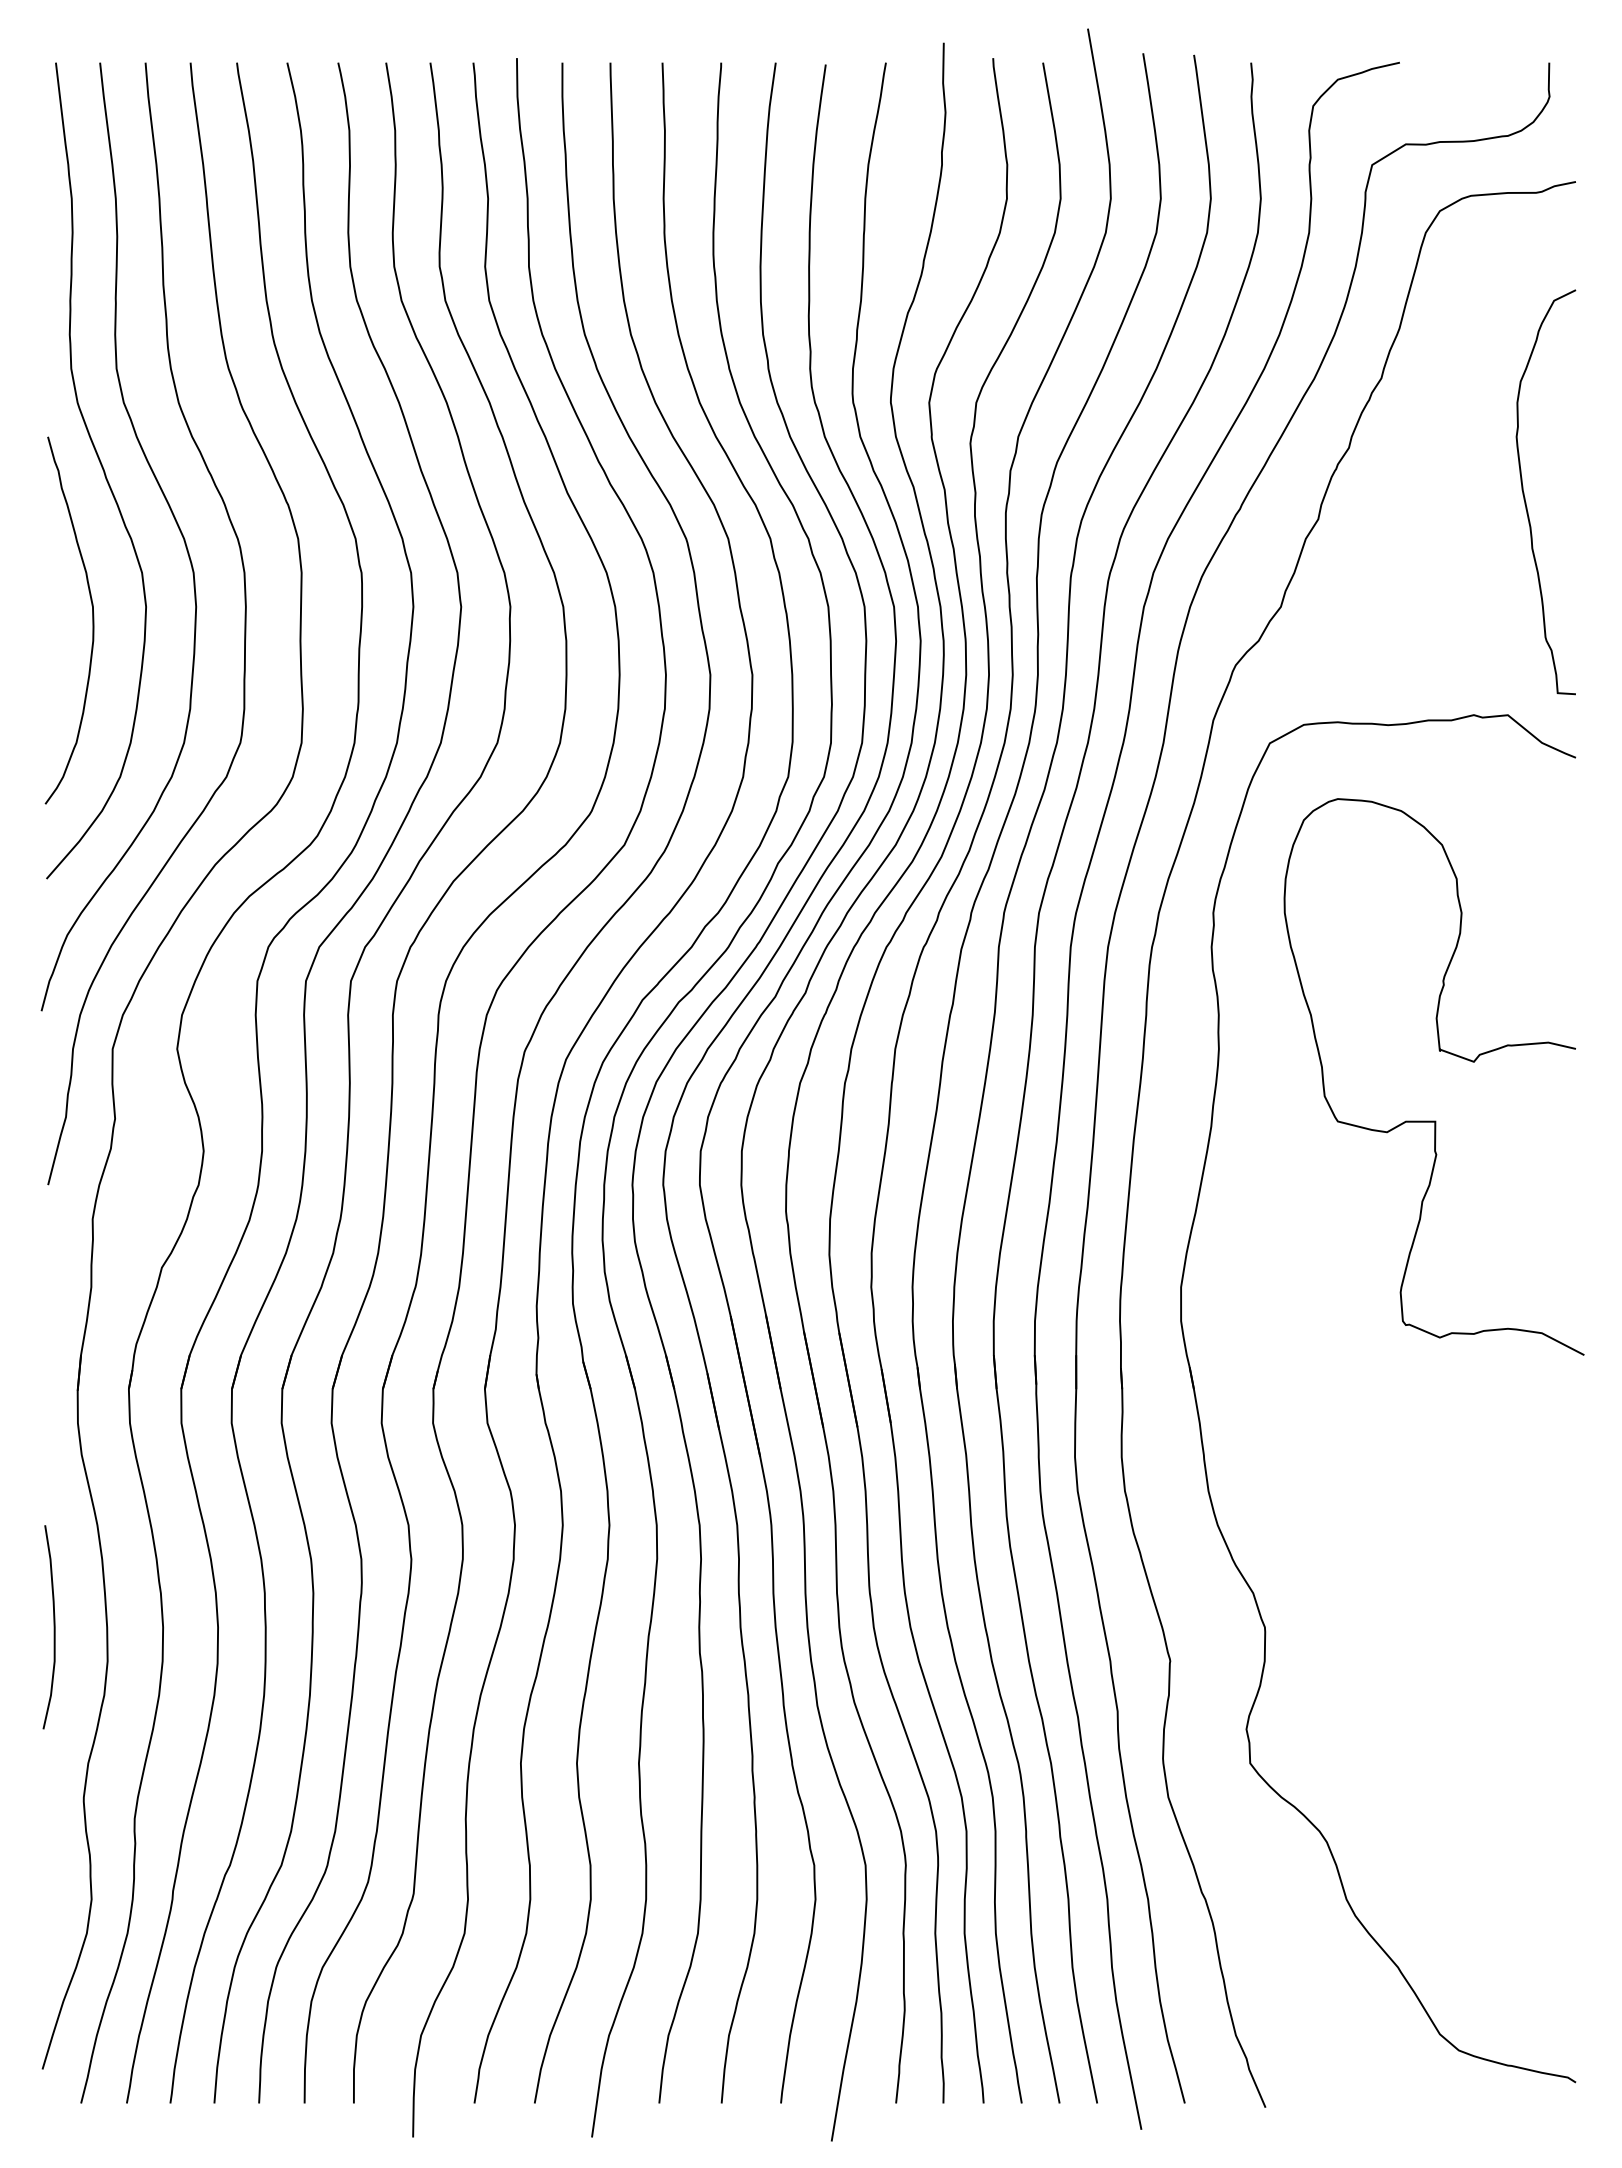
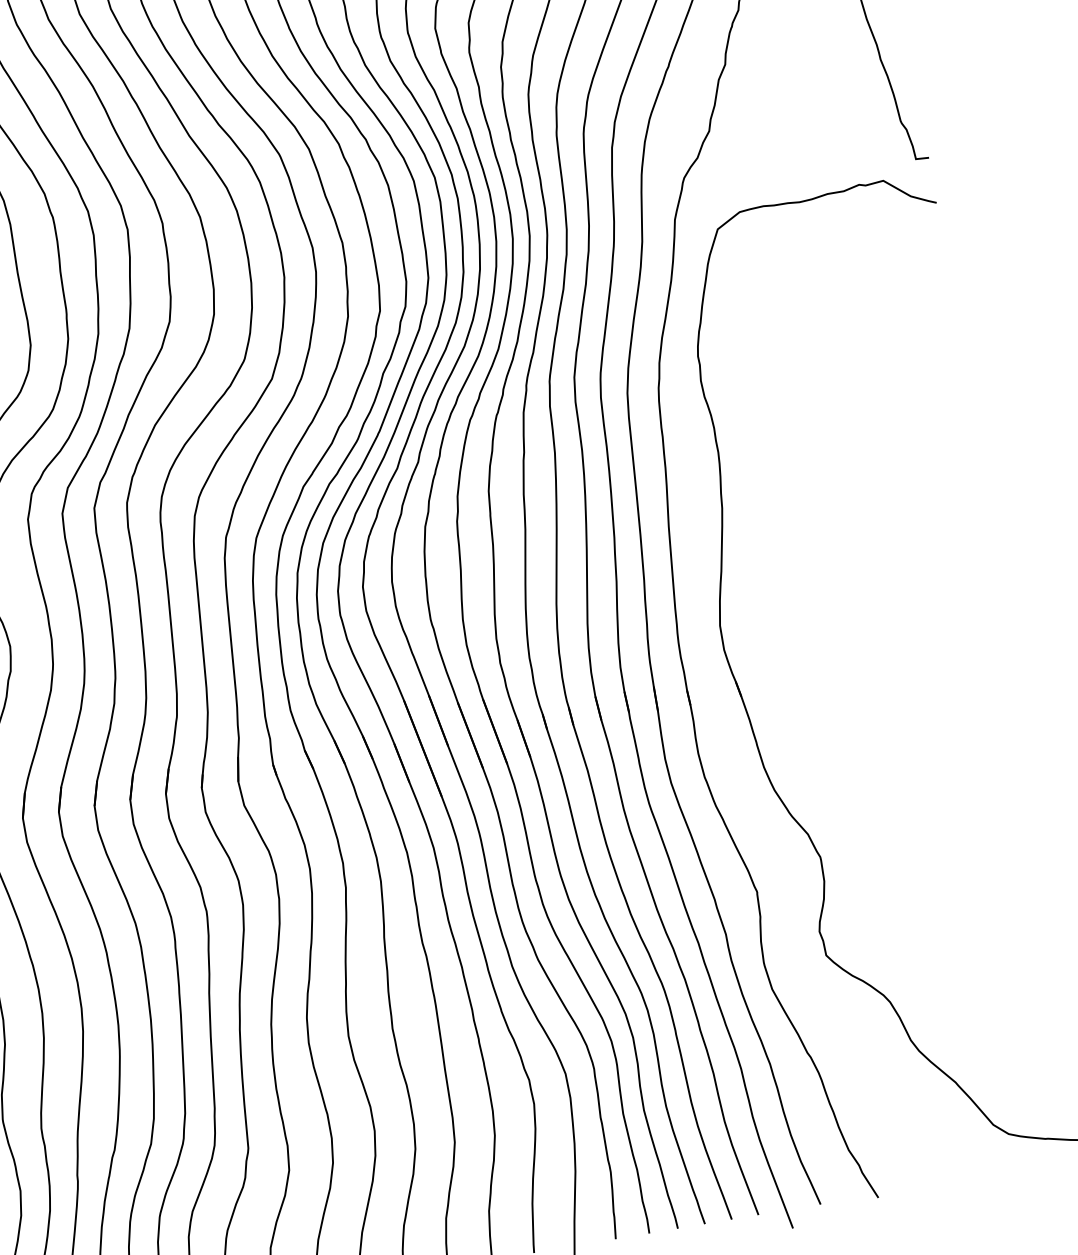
curve: (1439, 1051) -> (875, 427), removed

